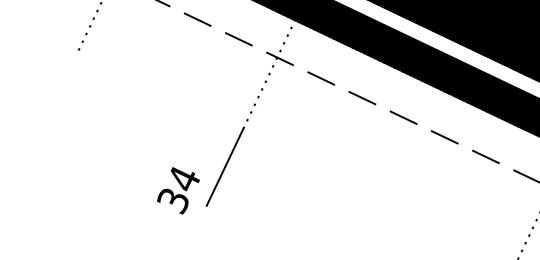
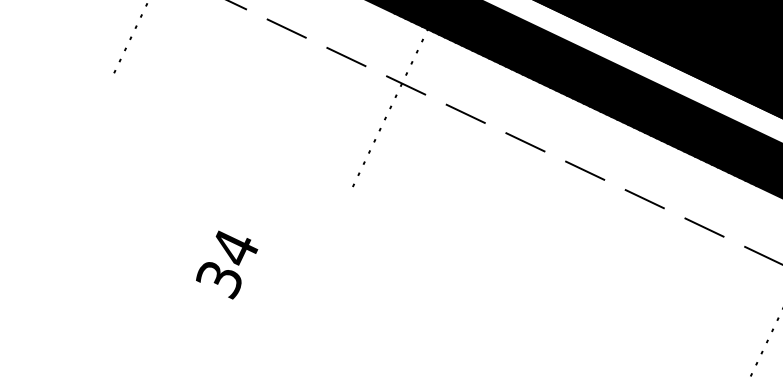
line: (224, 166) -> (325, 241), removed
text: (178, 190) -> (226, 264), moved

